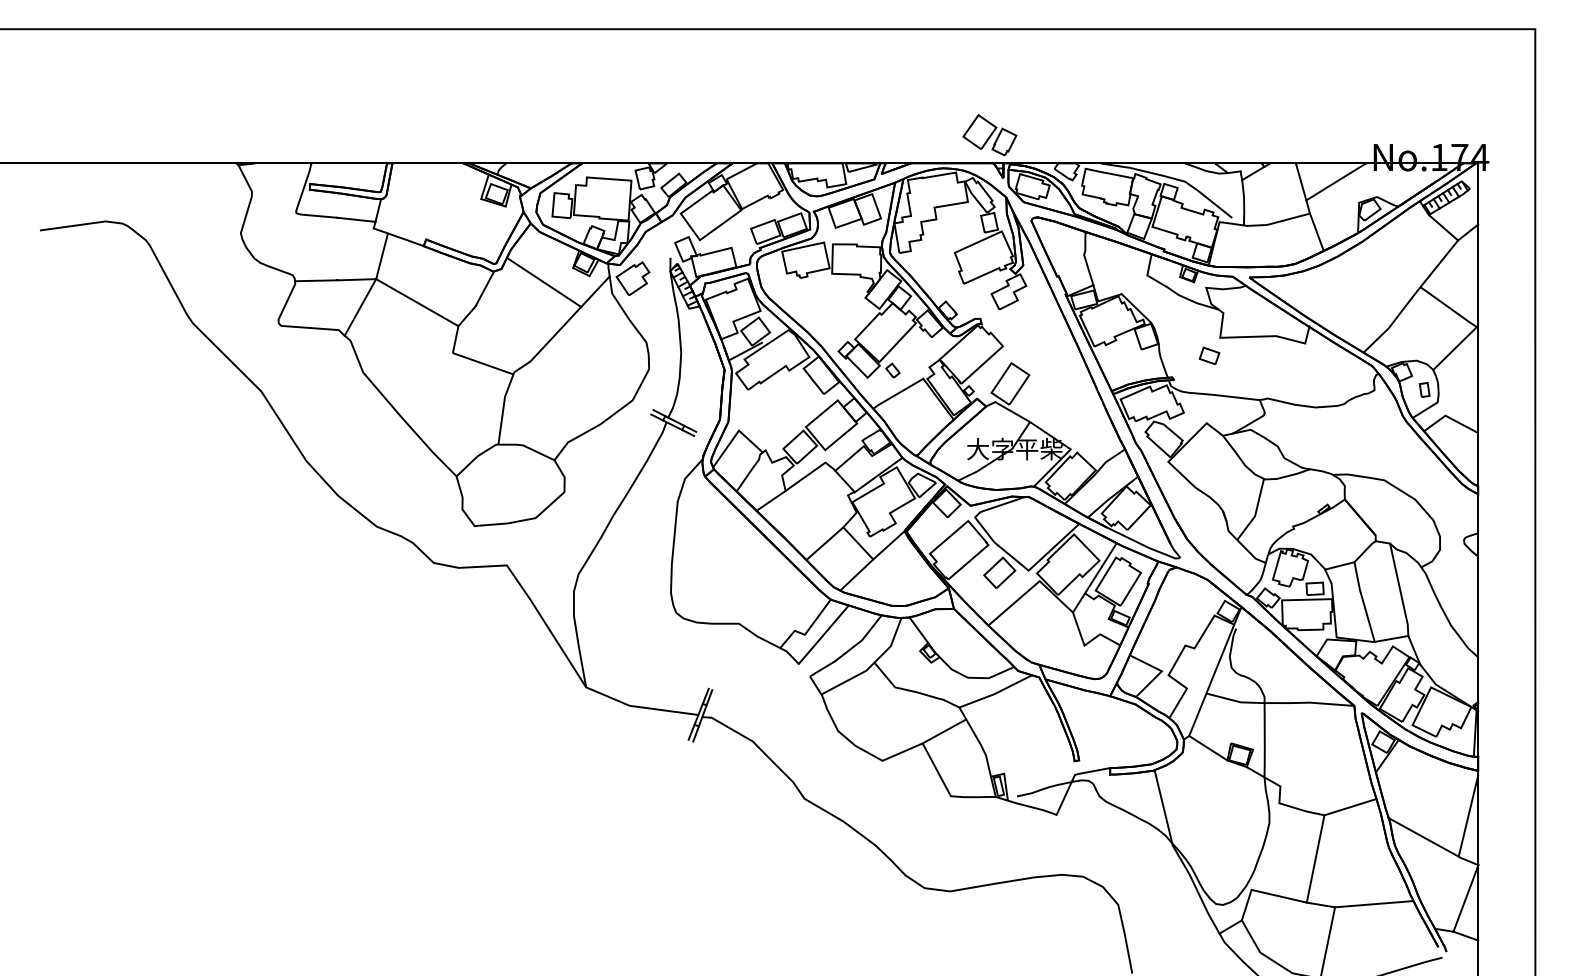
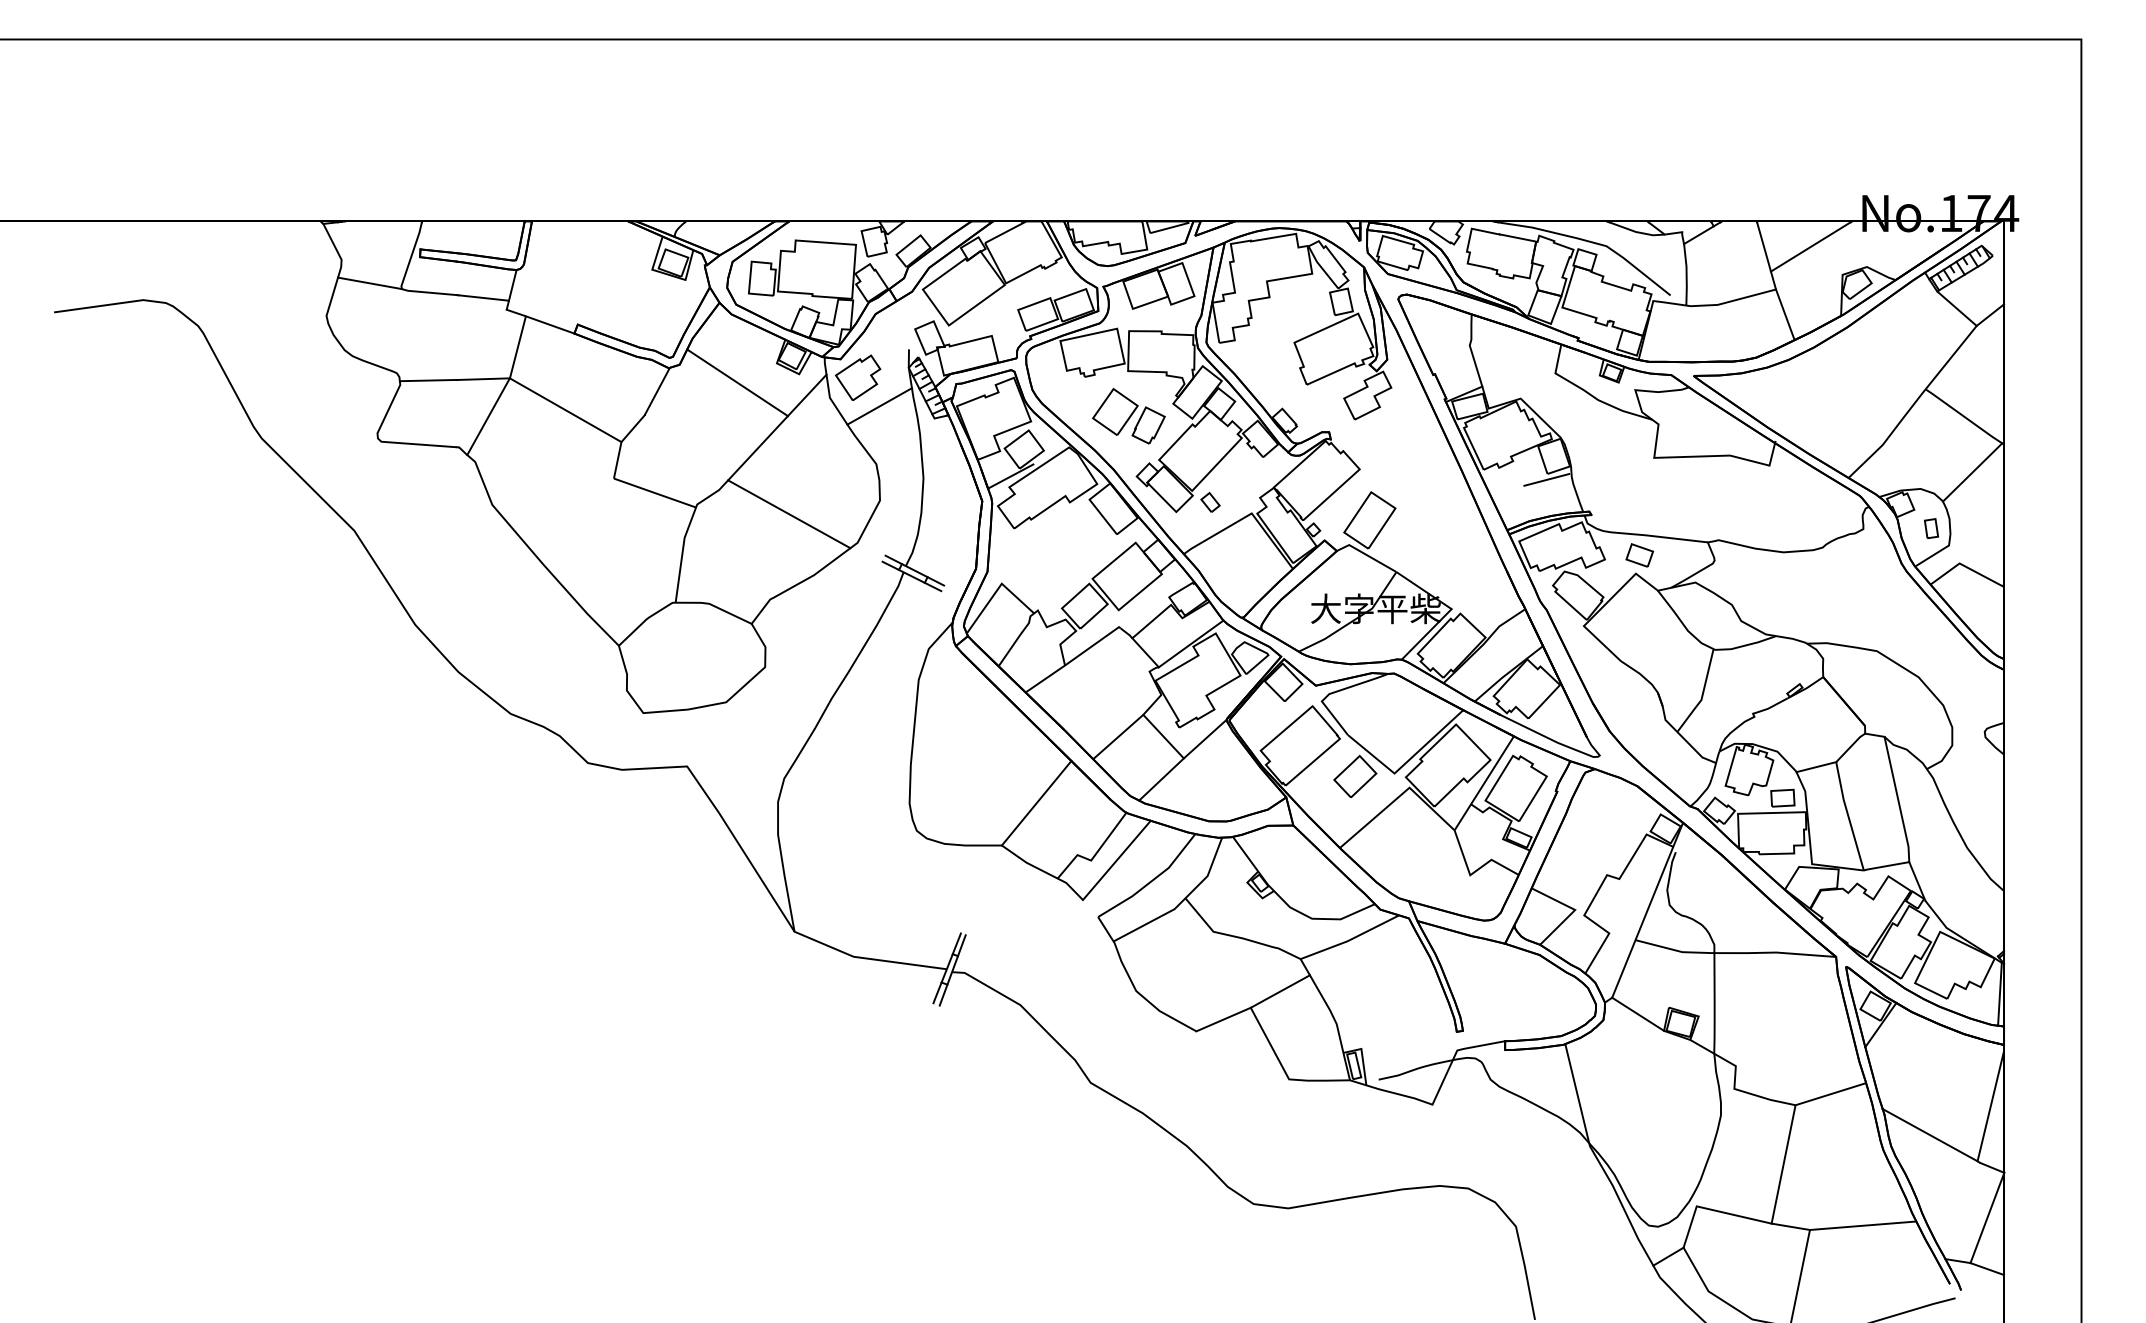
part: (989, 134) -> (1128, 415), moved
line: (272, 209) -> (369, 283), added
line: (648, 299) -> (879, 406), added
line: (1140, 353) -> (1546, 479), added
part: (1209, 355) -> (1639, 555), moved
line: (582, 379) -> (789, 514), added
line: (764, 592) -> (1036, 803), added

